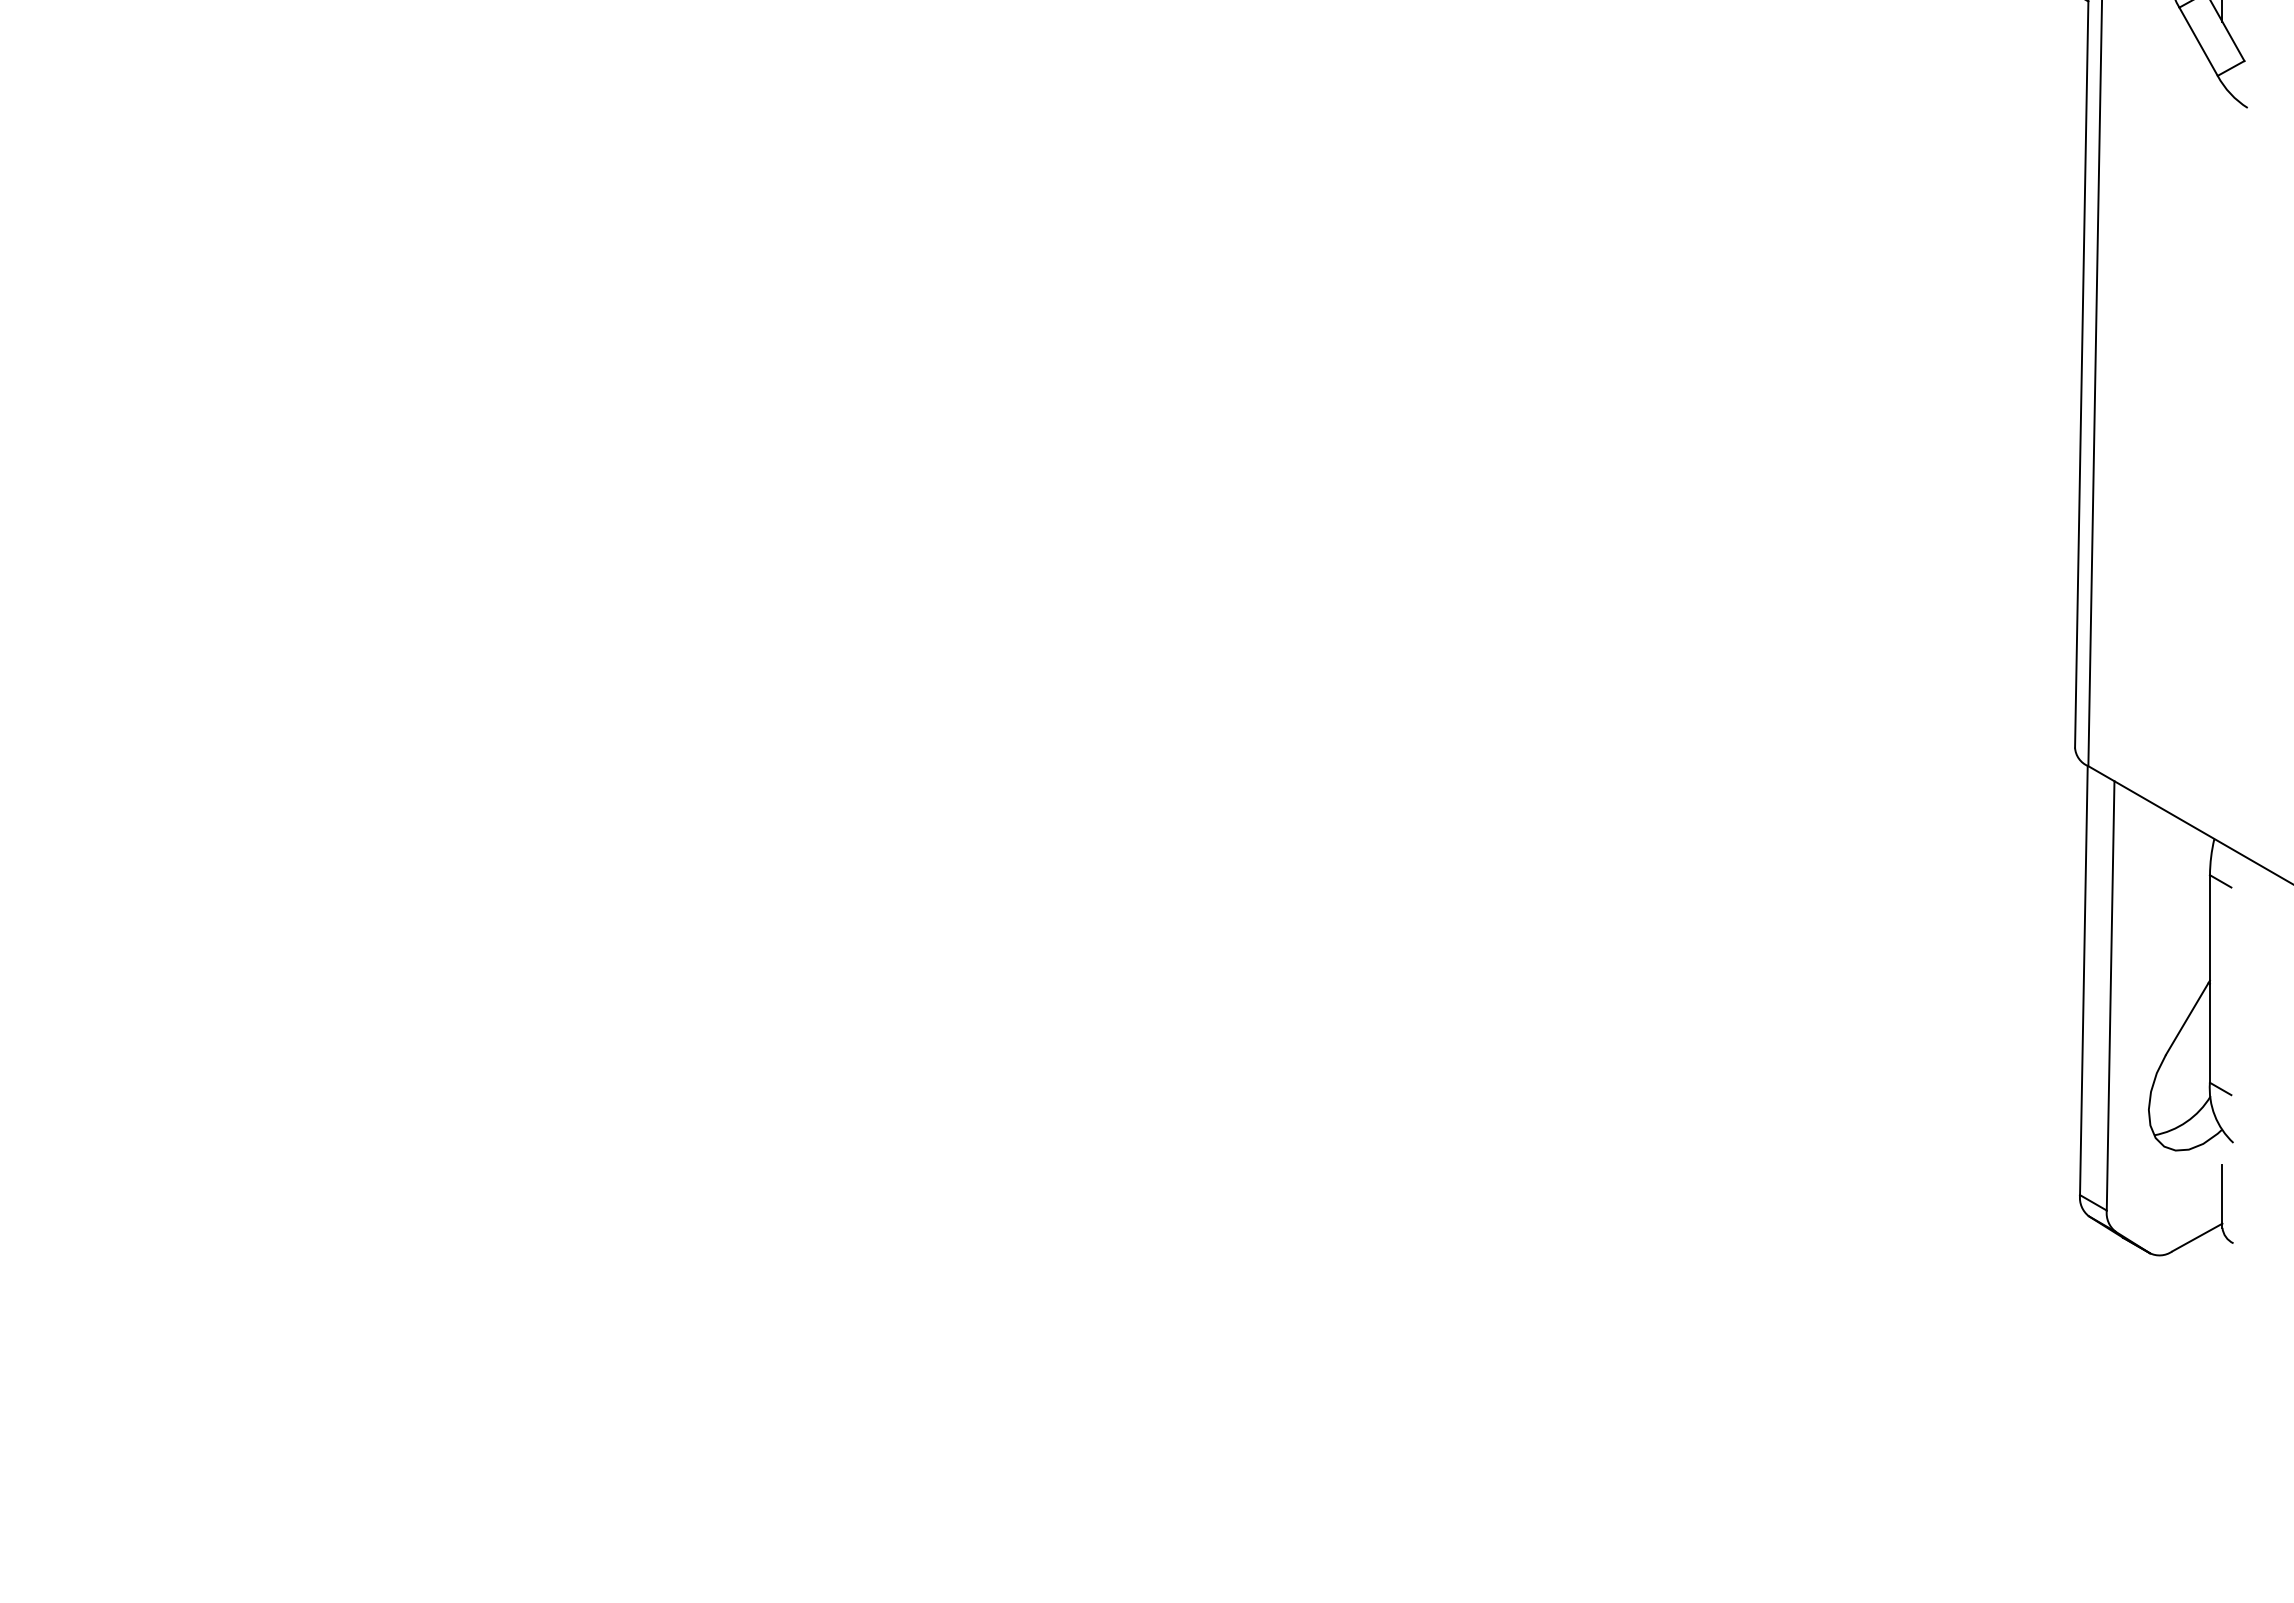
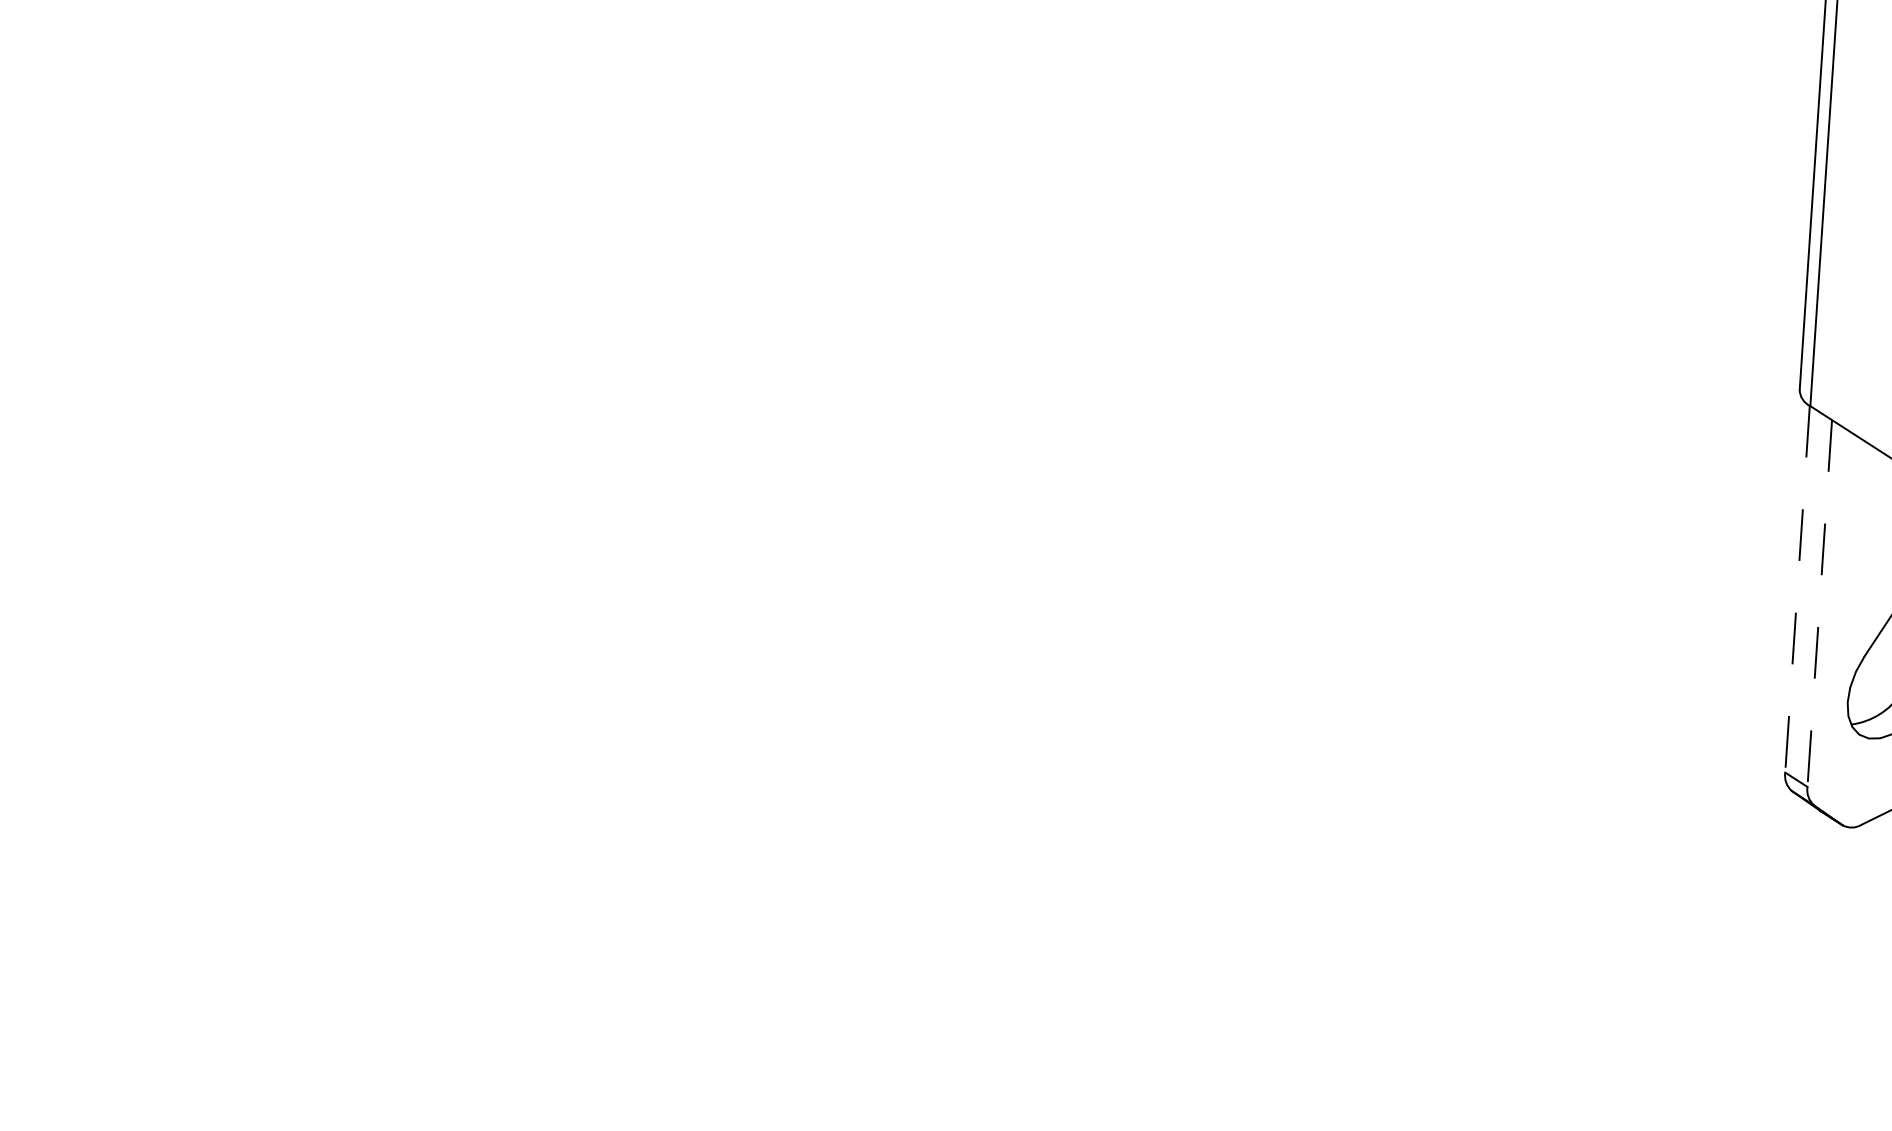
line: (2083, 980) -> (1797, 589), solid -> dashed
line: (2110, 995) -> (1819, 603), solid -> dashed

